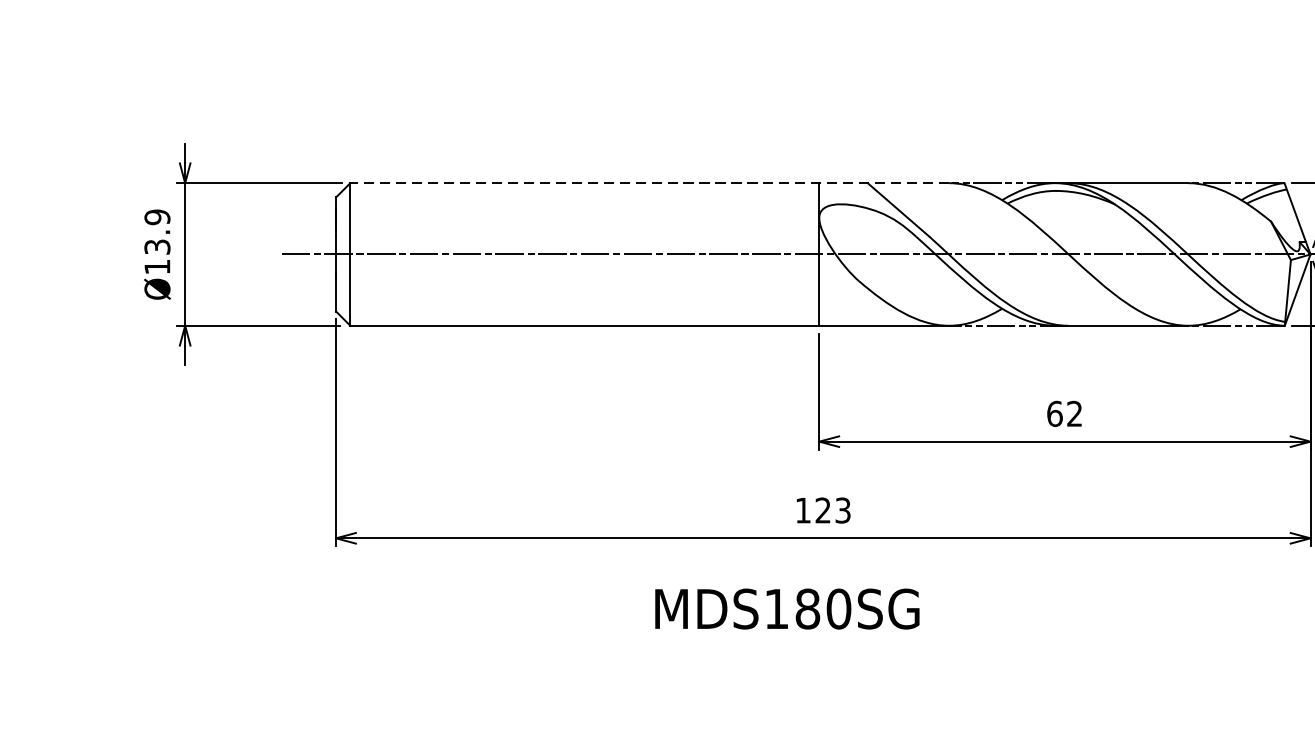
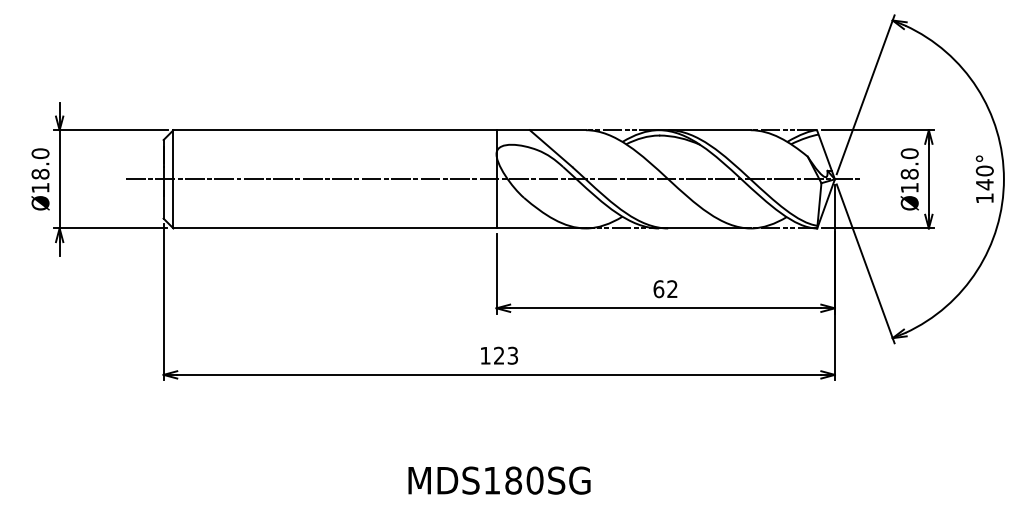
line: (649, 183) -> (379, 130), dashed -> solid
text: (157, 231) -> (40, 163), Ø13.9 -> Ø18.0
text: (787, 608) -> (499, 480), moved

